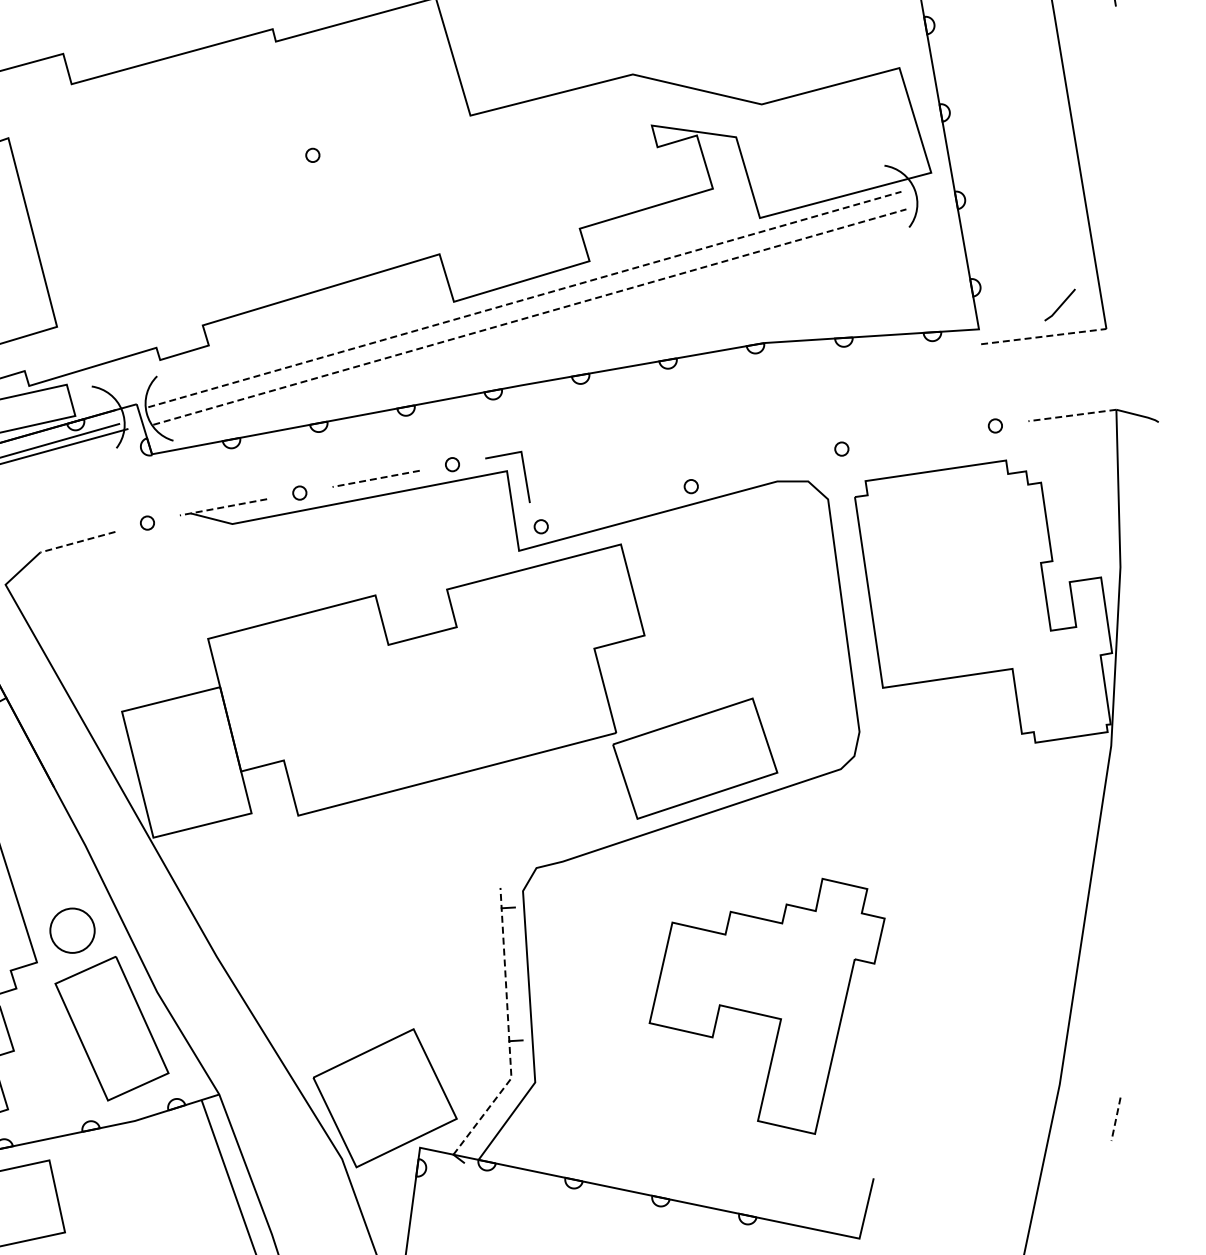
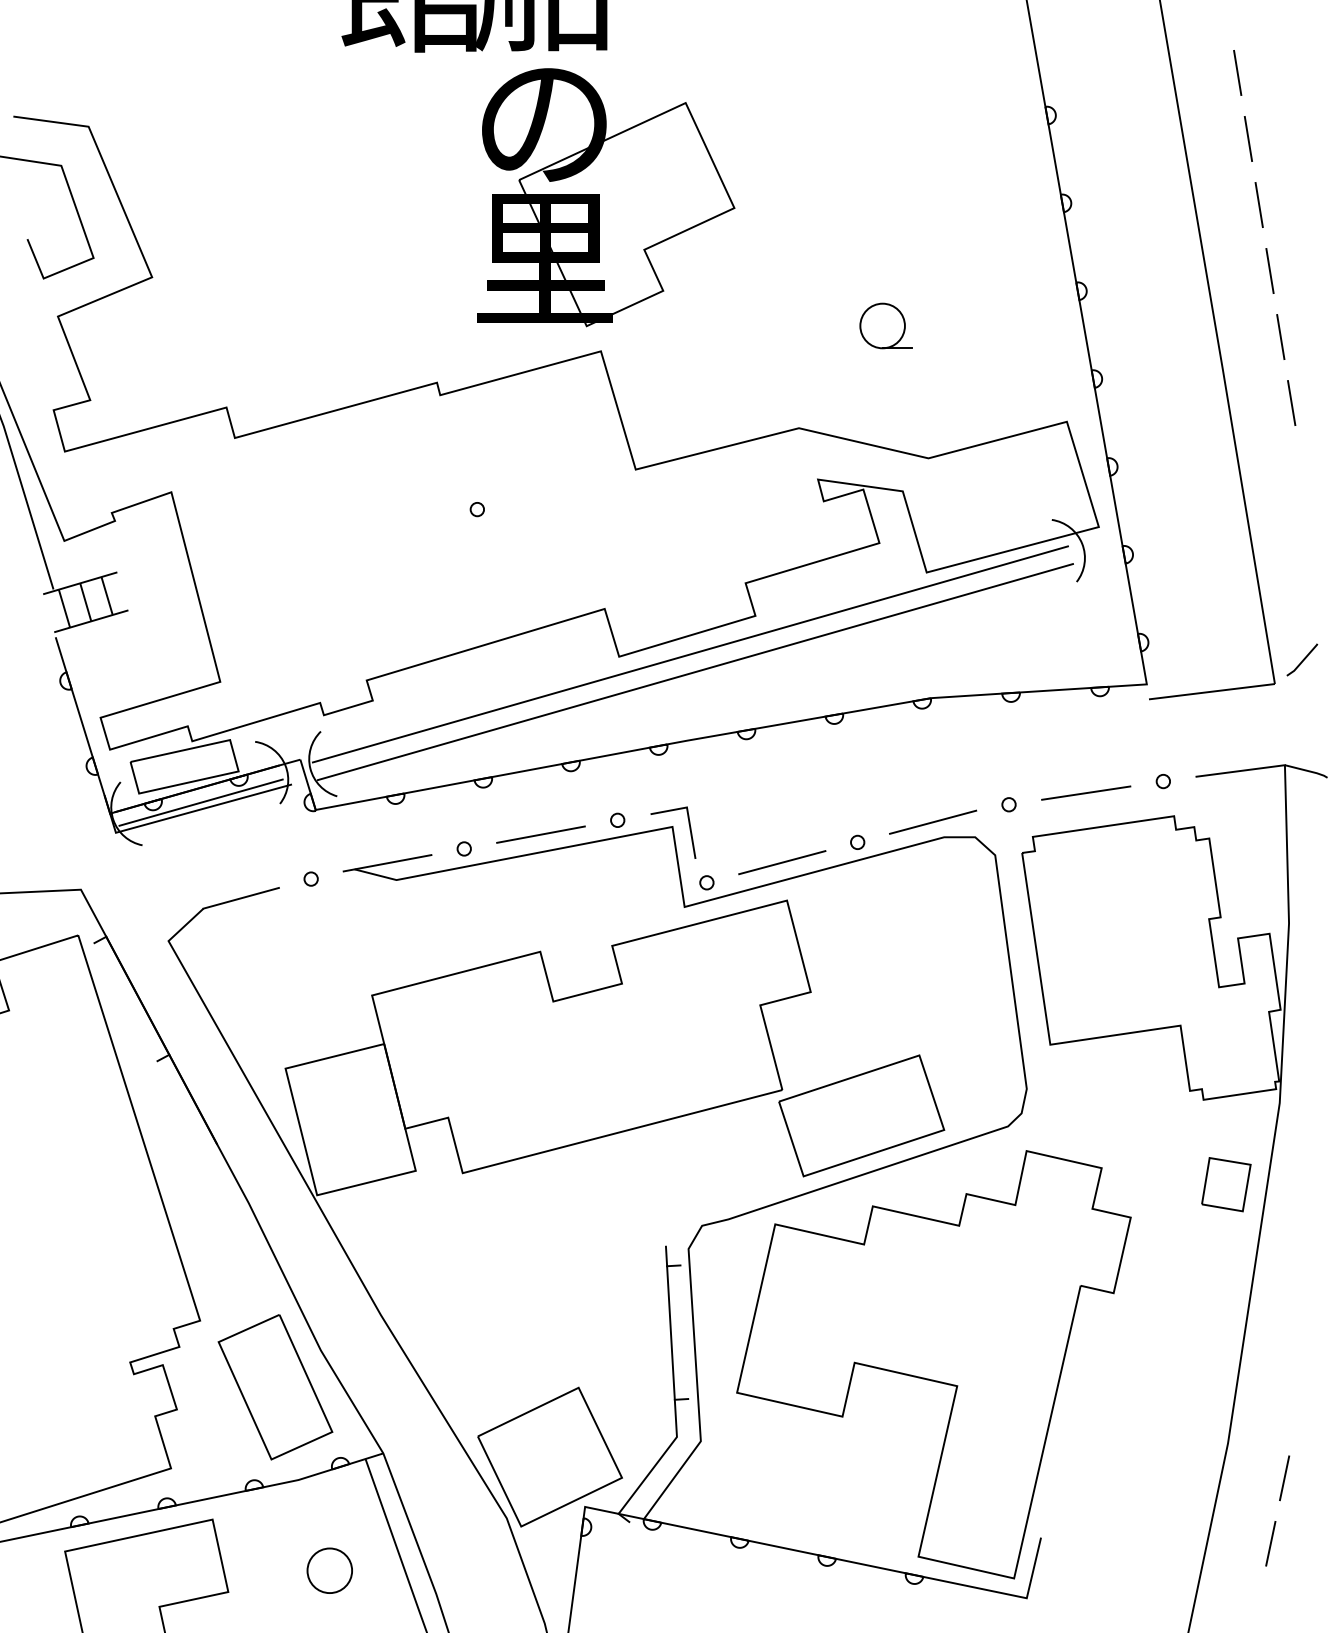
line: (1122, 49) -> (1291, 403), added
line: (524, 299) -> (690, 654), dashed -> solid
line: (1060, 304) -> (1302, 659), moved
line: (529, 317) -> (695, 672), dashed -> solid
line: (1044, 336) -> (1212, 691), dashed -> solid
line: (1072, 415) -> (1240, 770), dashed -> solid
line: (918, 436) -> (1086, 792), added
line: (766, 465) -> (933, 821), added
line: (375, 478) -> (540, 834), dashed -> solid
line: (616, 506) -> (782, 862), added
line: (223, 507) -> (387, 863), dashed -> solid
line: (77, 542) -> (240, 898), dashed -> solid
part: (1058, 826) -> (1226, 1184), added
circle: (72, 930) -> (329, 1570), moved
part: (766, 1006) -> (933, 1364), size x1.67
line: (509, 1031) -> (674, 1390), dashed -> solid
line: (1115, 1119) -> (1284, 1478), dashed -> solid
line: (1102, 1184) -> (1270, 1543), added

